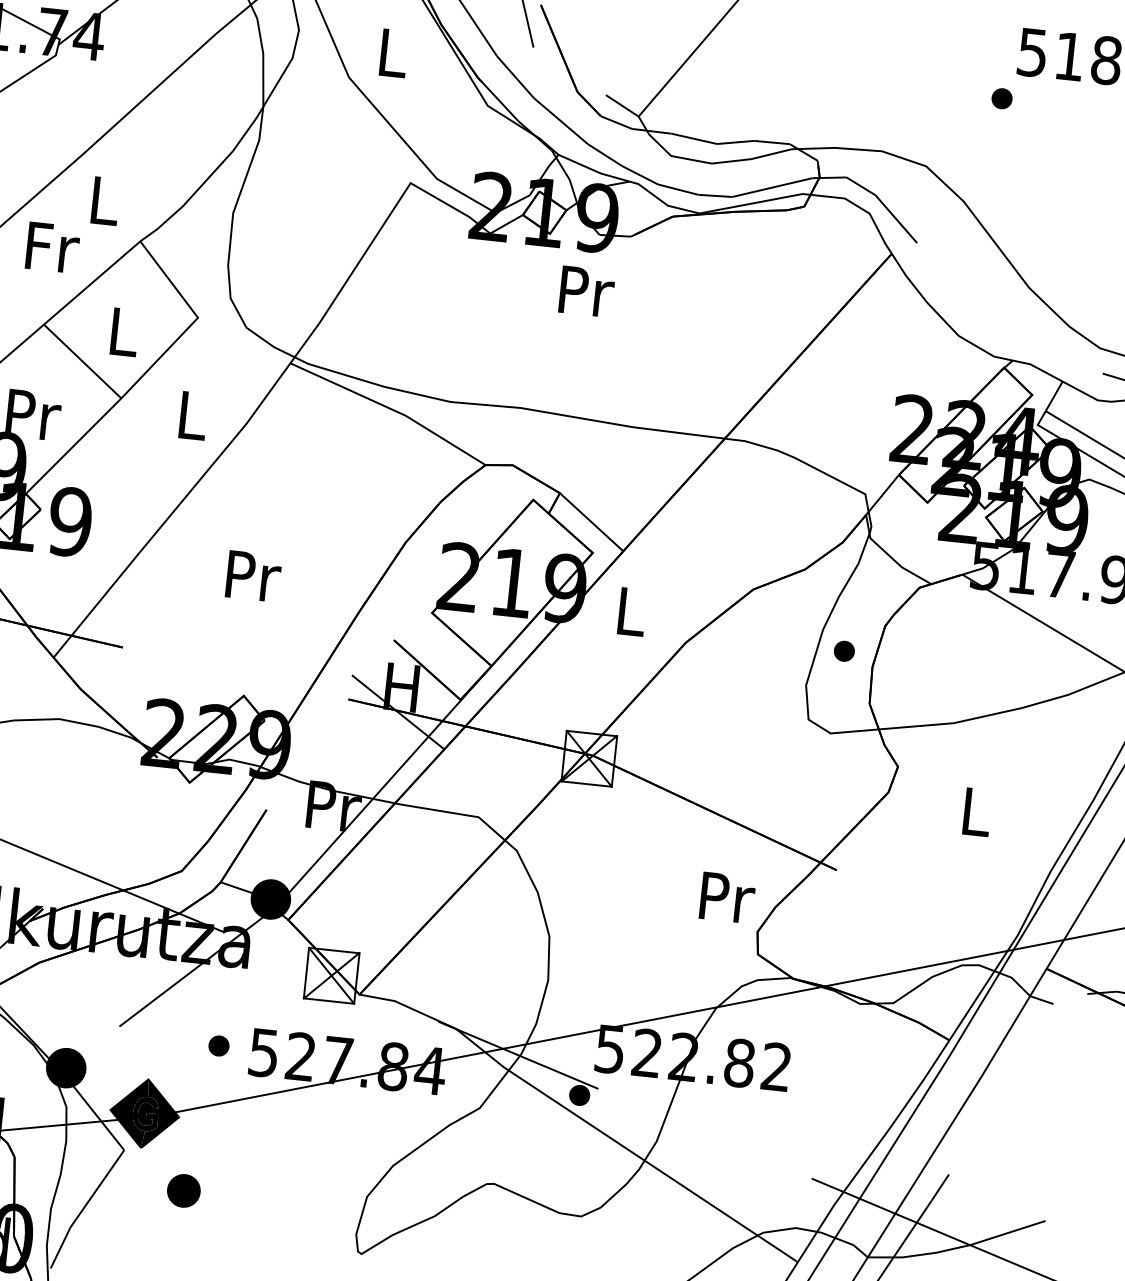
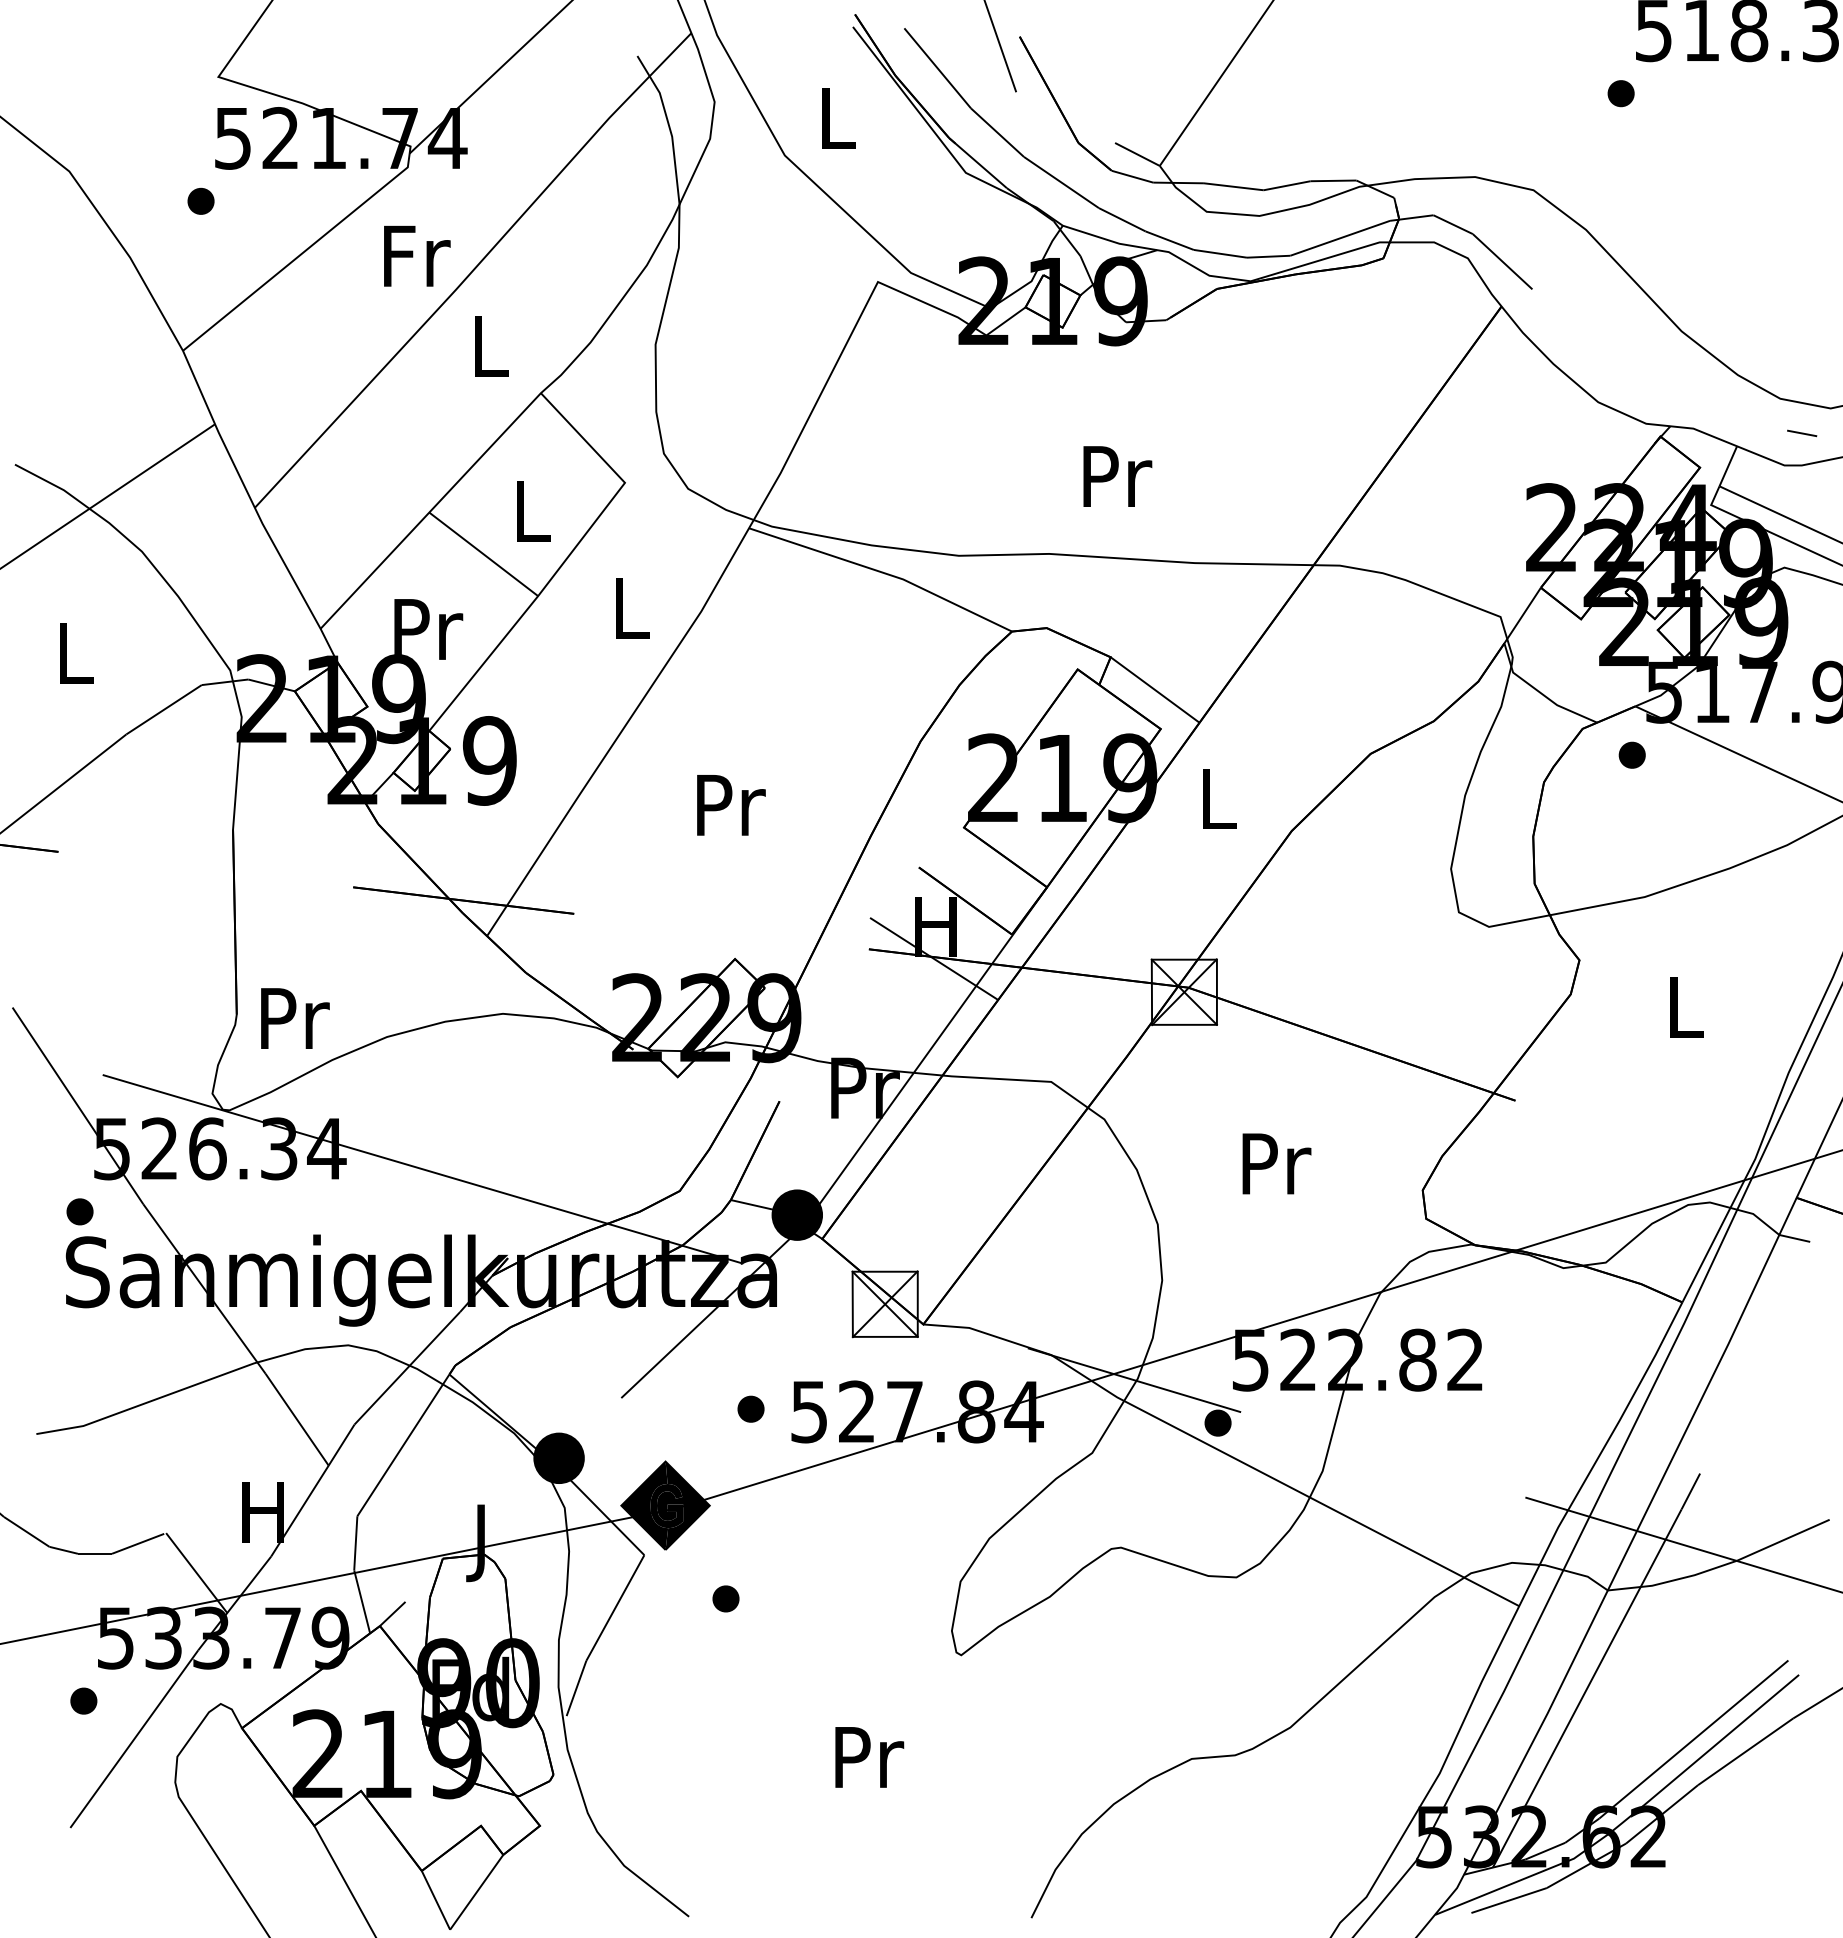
text: (53, 247) -> (417, 255), moved
text: (586, 291) -> (1117, 476), moved
part: (843, 650) -> (1631, 754), moved
text: (727, 897) -> (1276, 1163), moved
part: (183, 1190) -> (725, 1598), size x0.62

